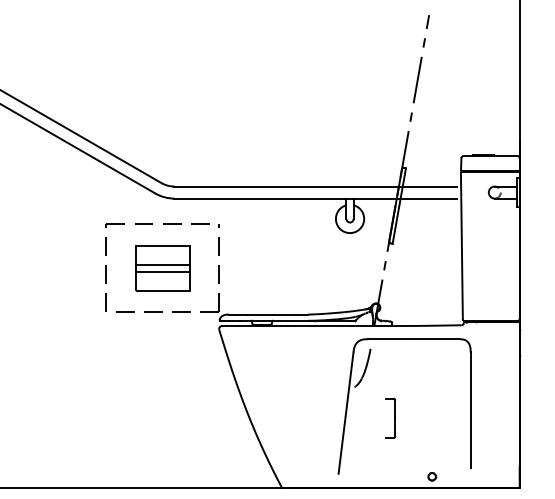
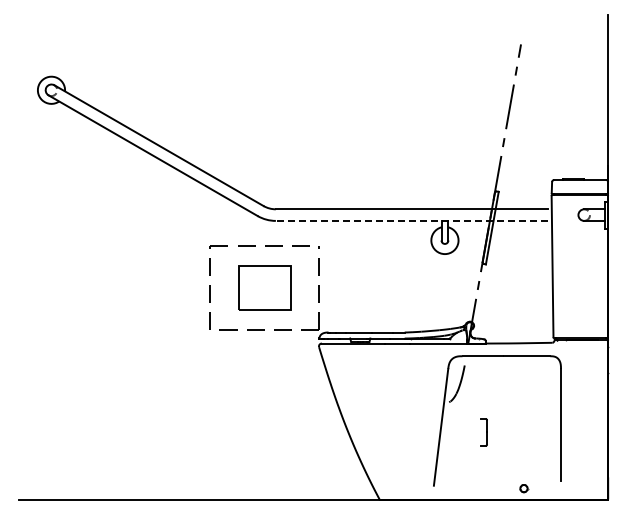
line: (315, 198) -> (411, 220), solid -> dashed
line: (162, 264) -> (264, 284), removed
line: (162, 271) -> (264, 291), removed
part: (390, 418) -> (483, 432), size x0.7

